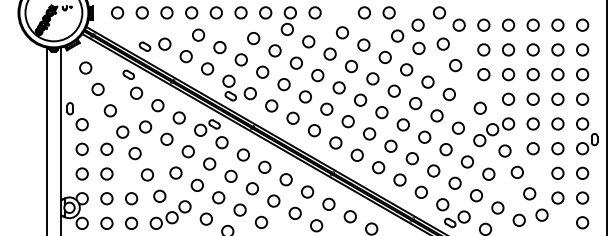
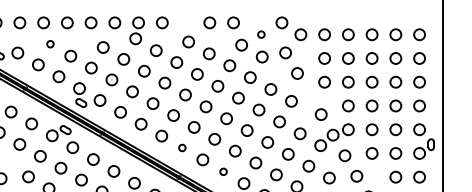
circle: (417, 24) -> (260, 34), size x0.6
circle: (198, 34) -> (50, 43), size x0.6
circle: (335, 142) -> (181, 147), size x0.6
circle: (378, 167) -> (223, 171), size x0.6

